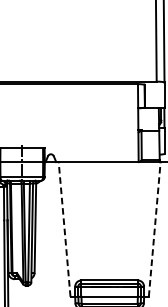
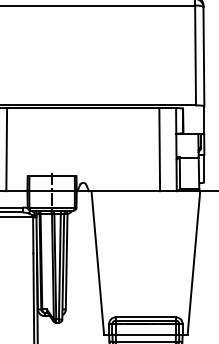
line: (122, 123) -> (159, 149), added
line: (64, 228) -> (97, 262), dashed -> solid
line: (154, 228) -> (193, 262), dashed -> solid

